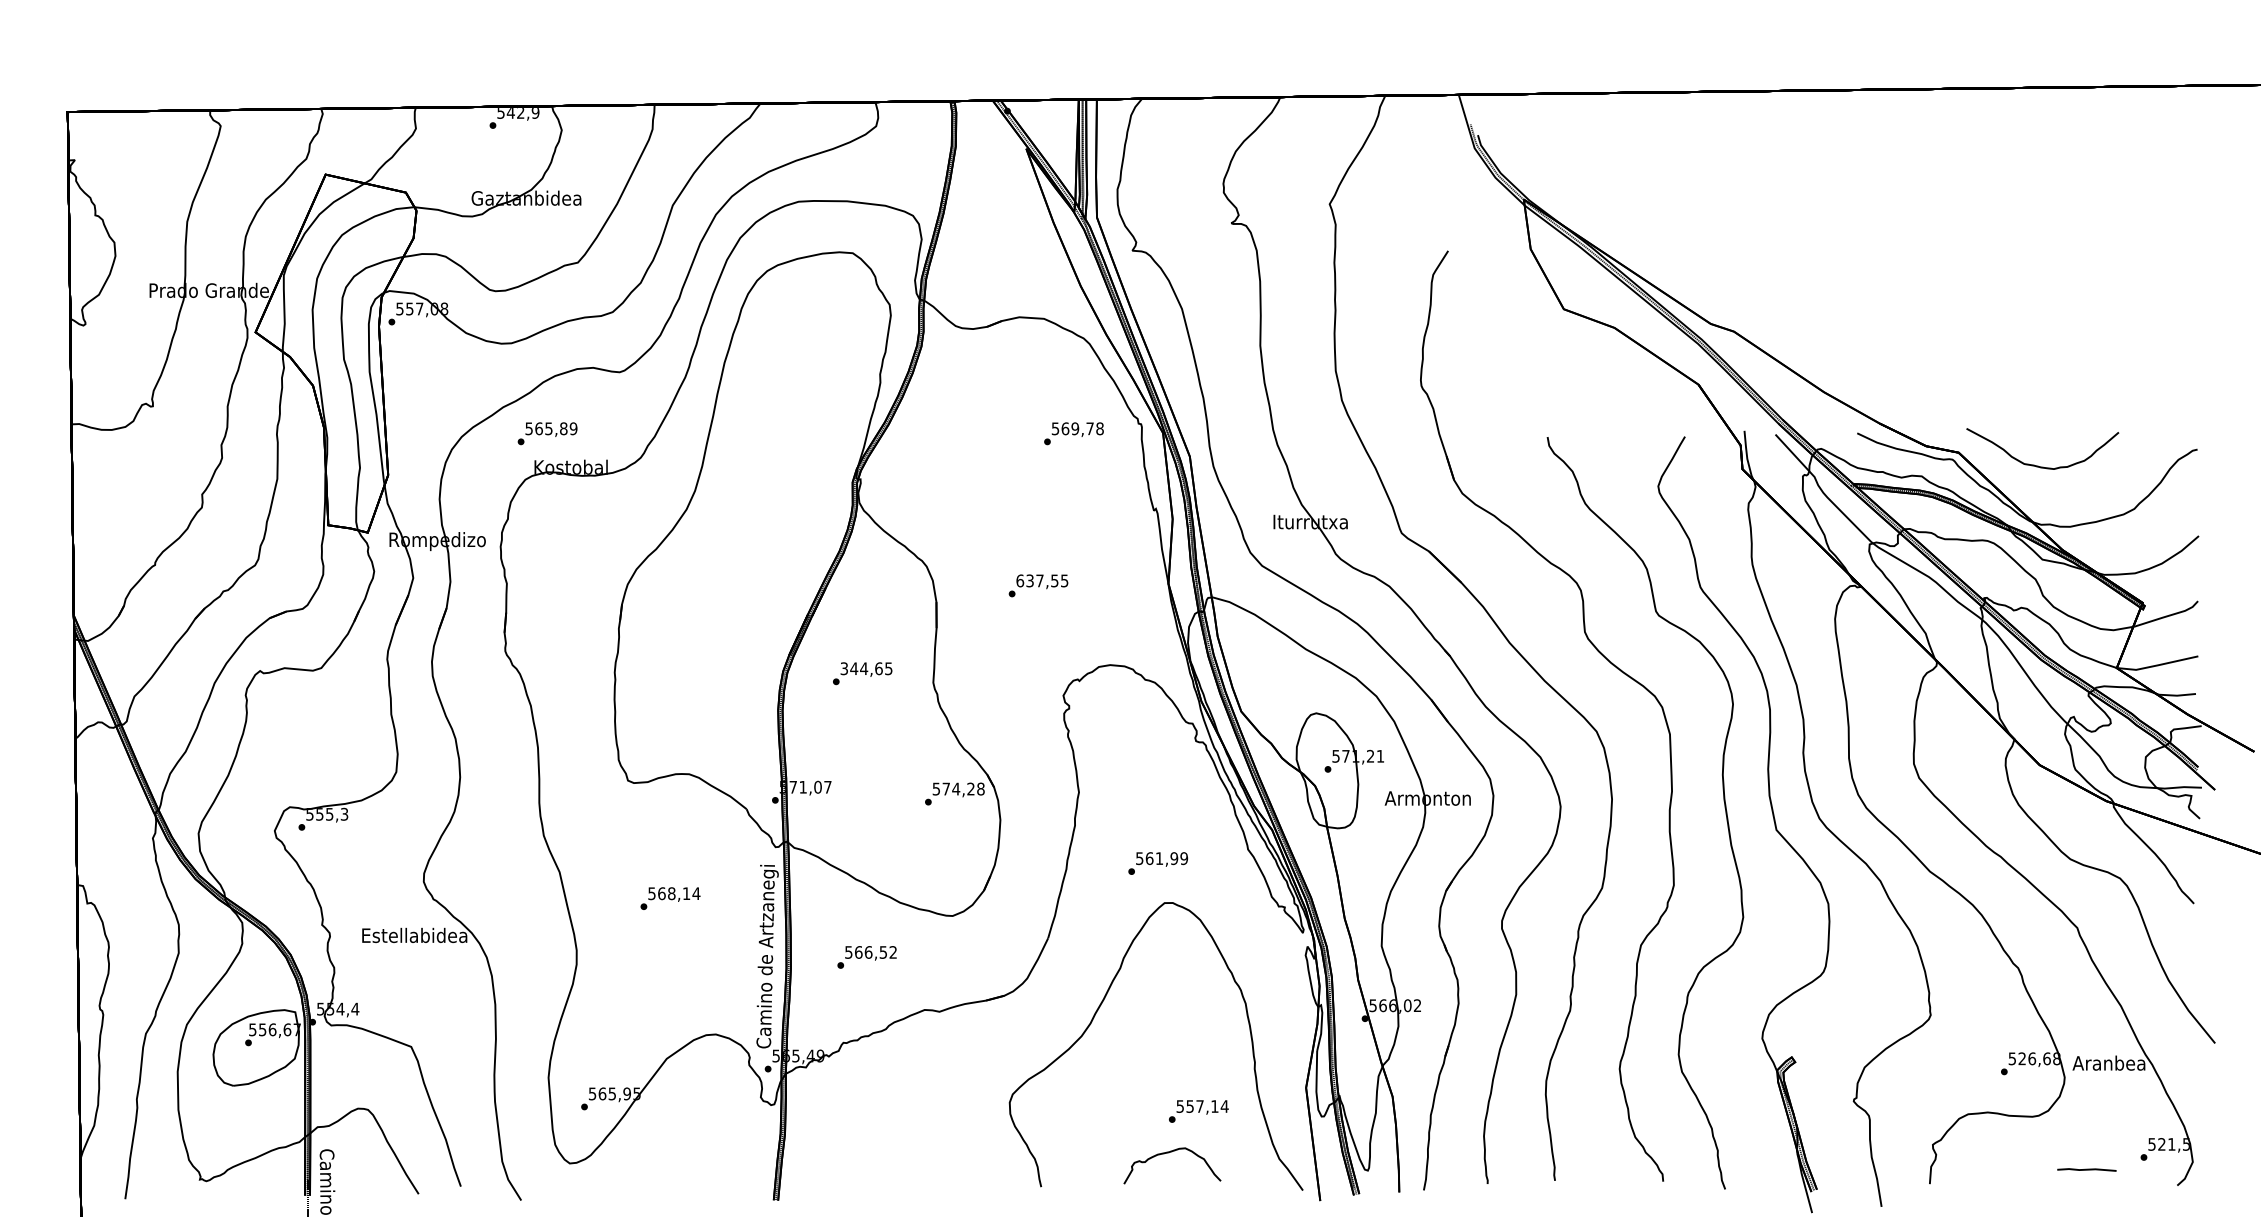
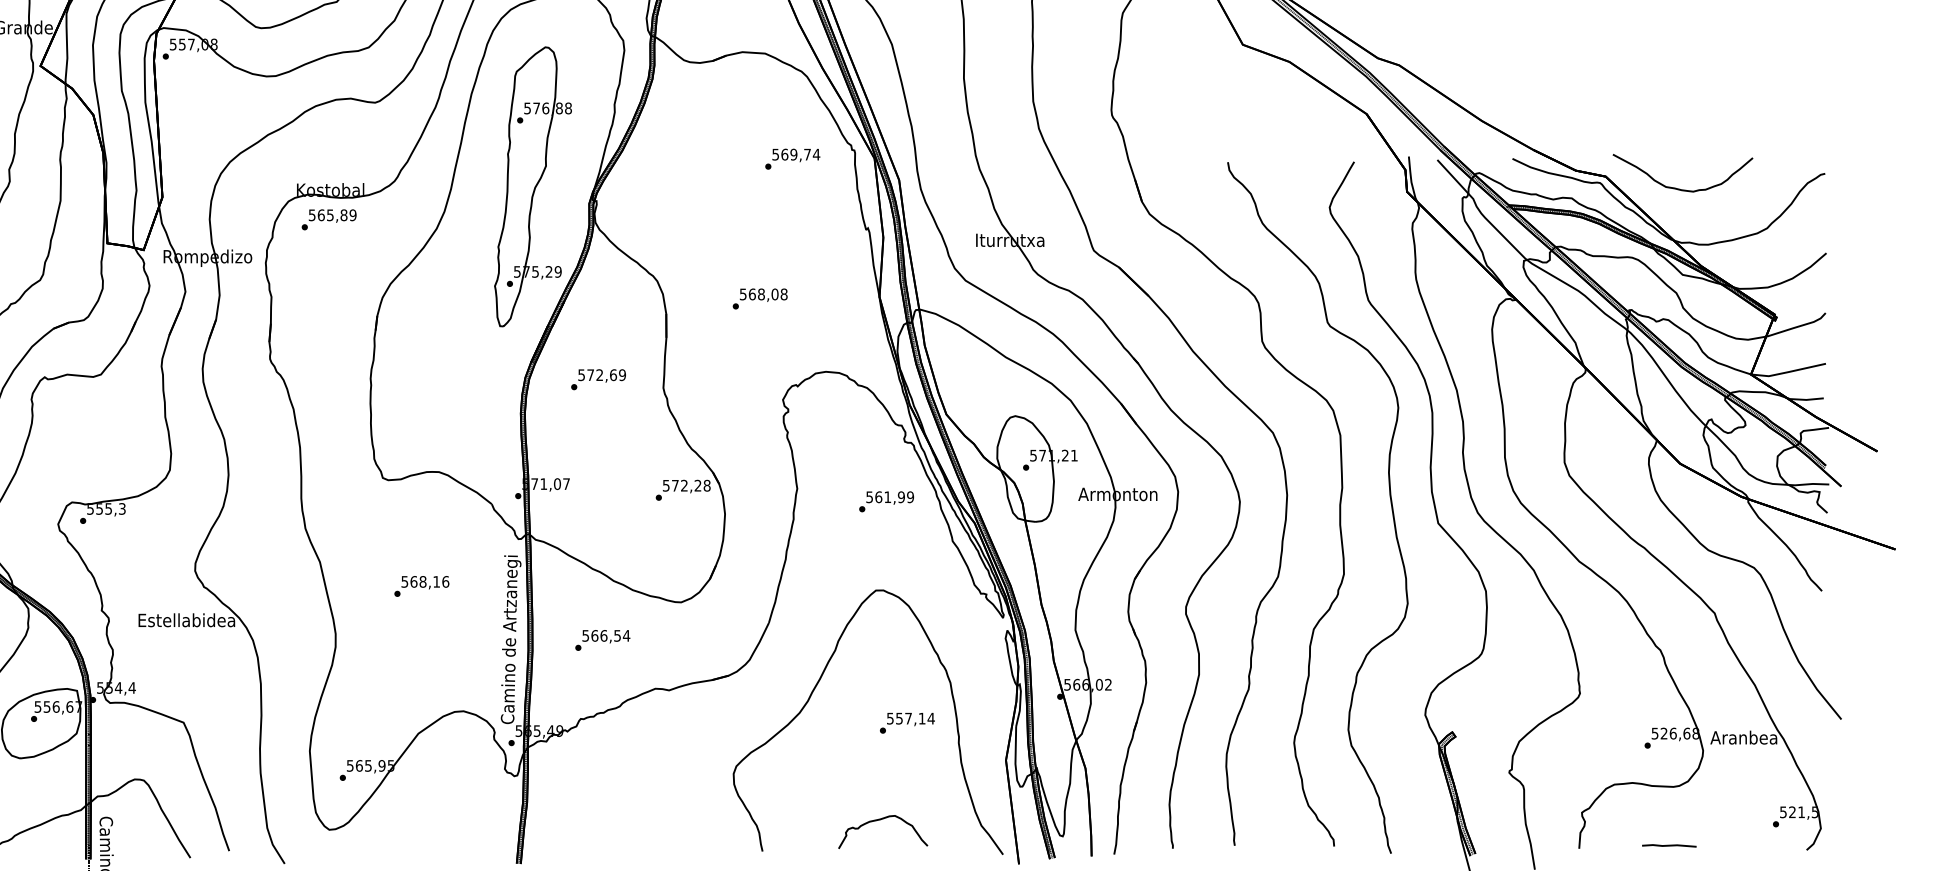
text: (1099, 428) -> (816, 154), 569,78 -> 569,74
text: (547, 433) -> (329, 219), moved
part: (791, 463) -> (533, 186), added
text: (1042, 580) -> (763, 294), 637,55 -> 568,08
text: (866, 668) -> (602, 374), 344,65 -> 572,69
text: (956, 788) -> (684, 485), 574,28 -> 572,28
text: (1158, 863) -> (886, 501), moved
text: (696, 893) -> (445, 581), 568,14 -> 568,16
text: (893, 952) -> (626, 635), 566,52 -> 566,54
text: (1198, 1111) -> (907, 723), moved
line: (2086, 1169) -> (1668, 845), moved

